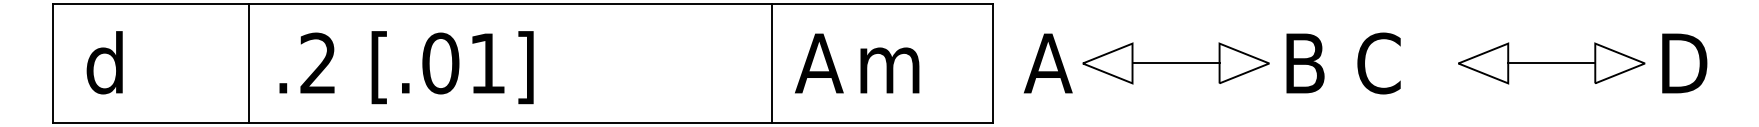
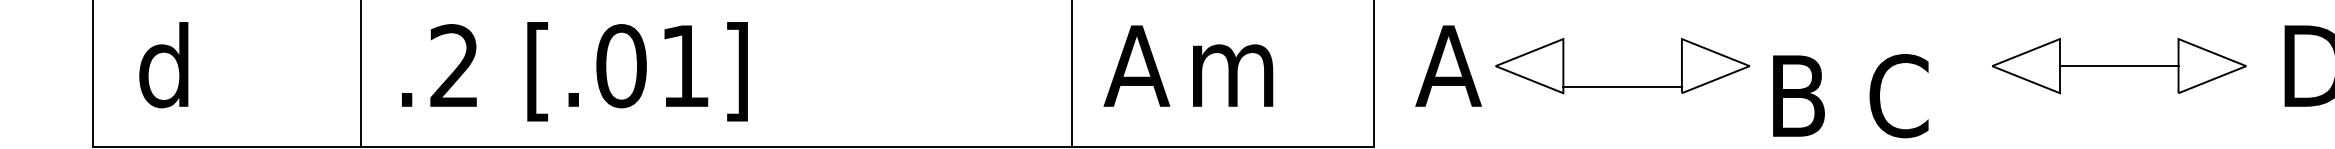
line: (1175, 63) -> (1621, 86), moved
text: (1343, 63) -> (1850, 96), moved
part: (1551, 63) -> (2118, 66), moved

